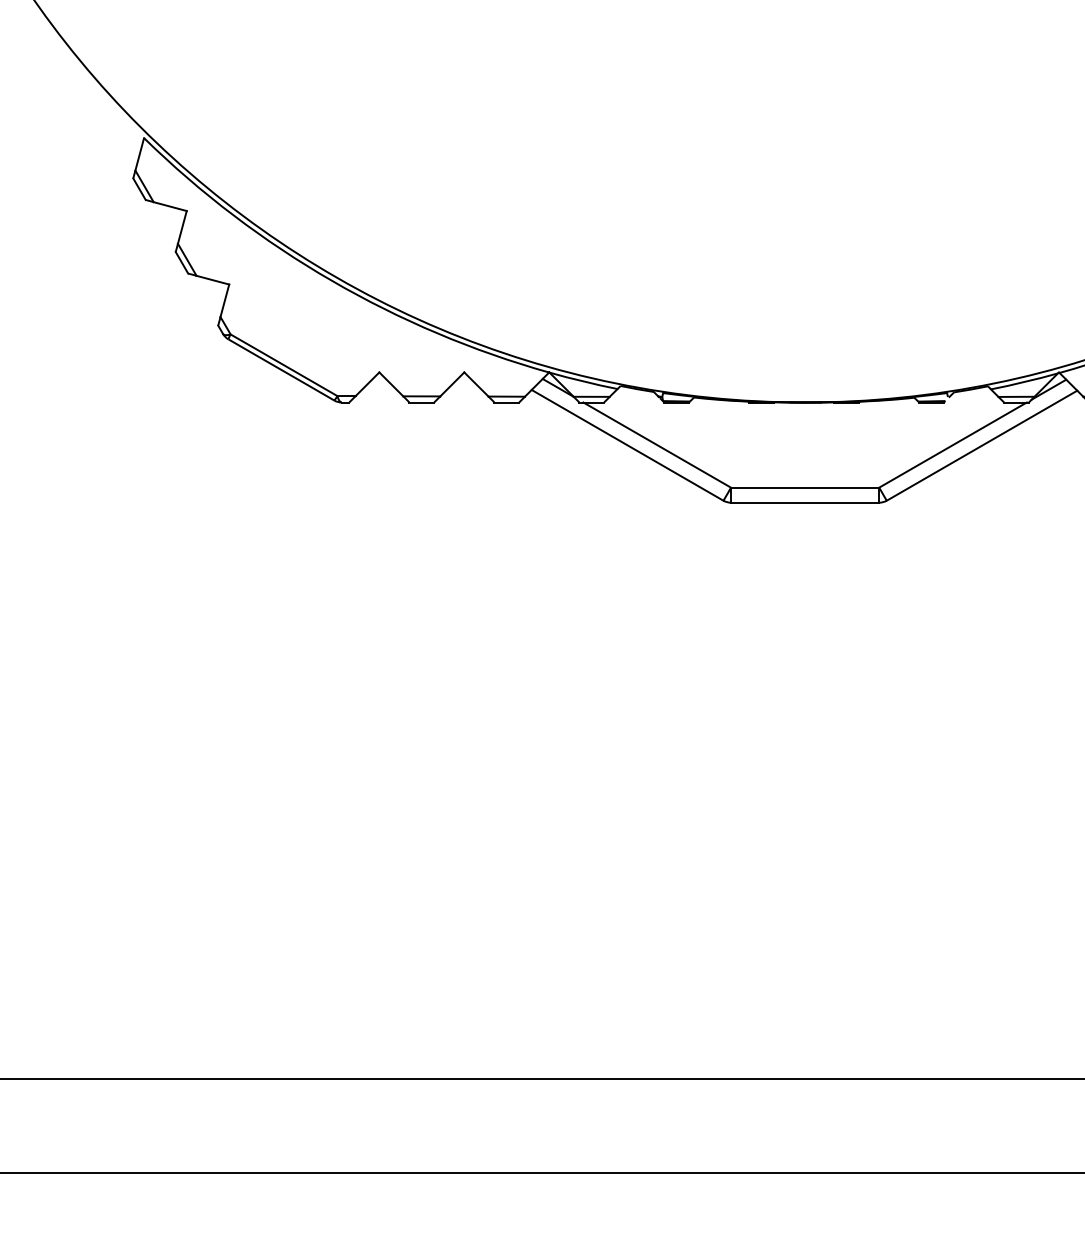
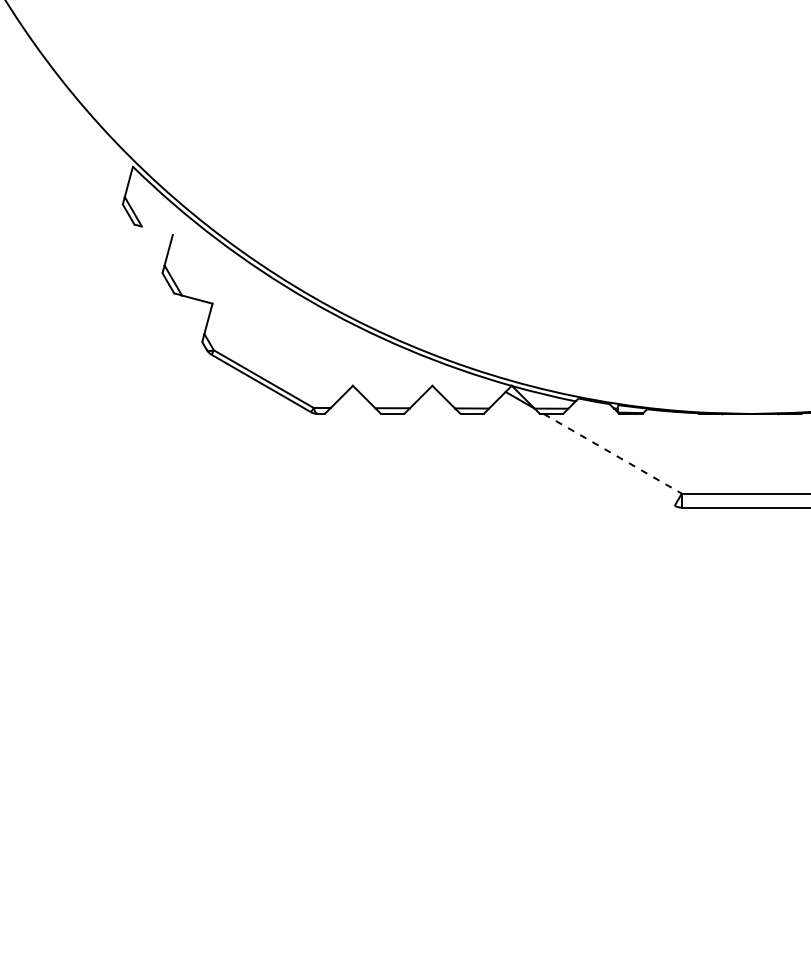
line: (169, 206) -> (156, 230), removed
line: (627, 444) -> (584, 453), removed
line: (657, 445) -> (613, 454), solid -> dashed

